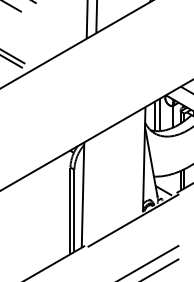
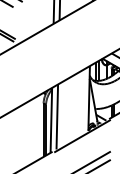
line: (92, 188) -> (57, 116), added

